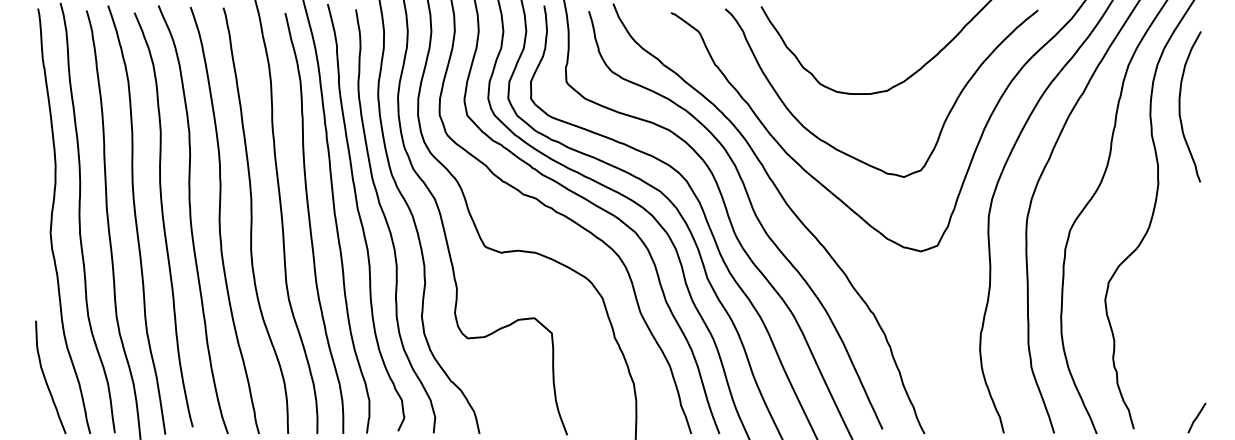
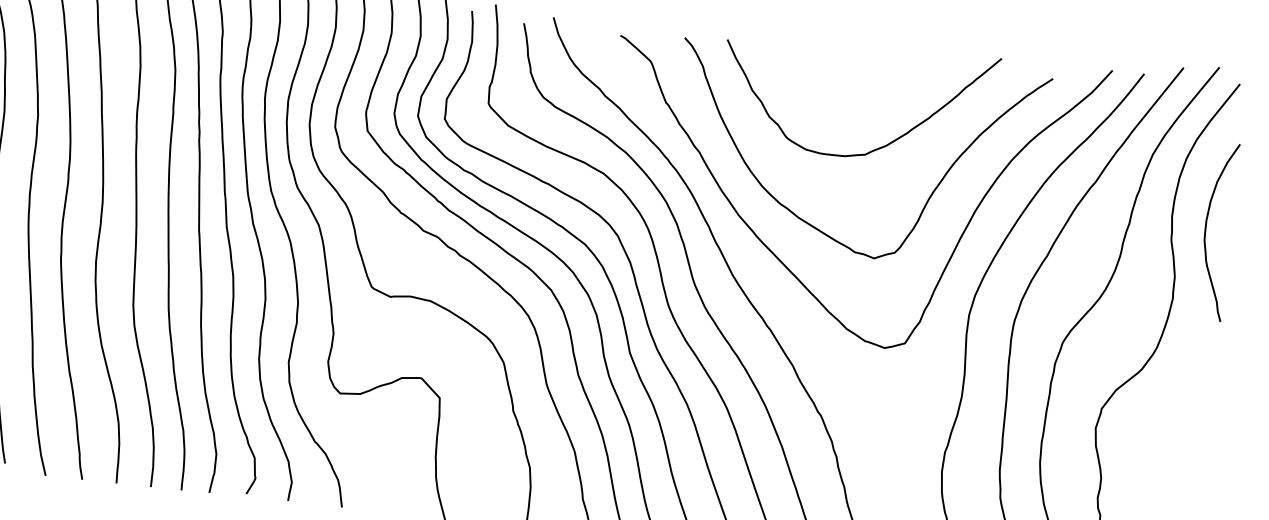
curve: (1180, 106) -> (1206, 230), moved

